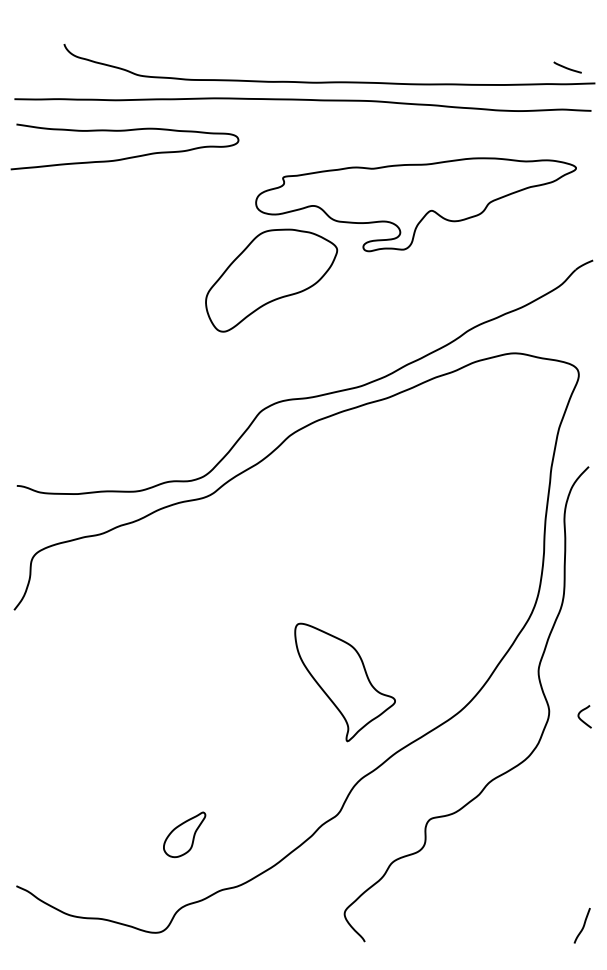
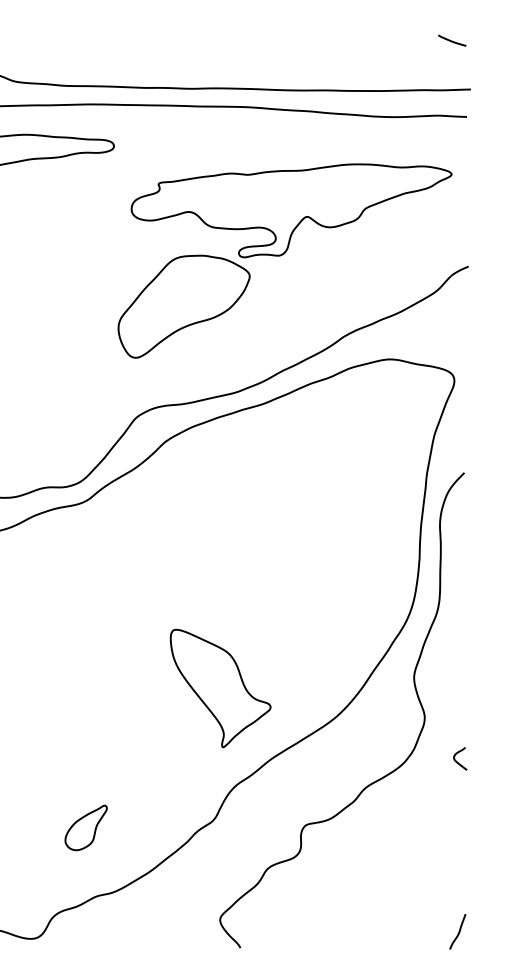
curve: (567, 67) -> (452, 40), moved
part: (271, 280) -> (184, 306), moved
curve: (581, 718) -> (457, 760), moved
part: (184, 834) -> (86, 827), moved

